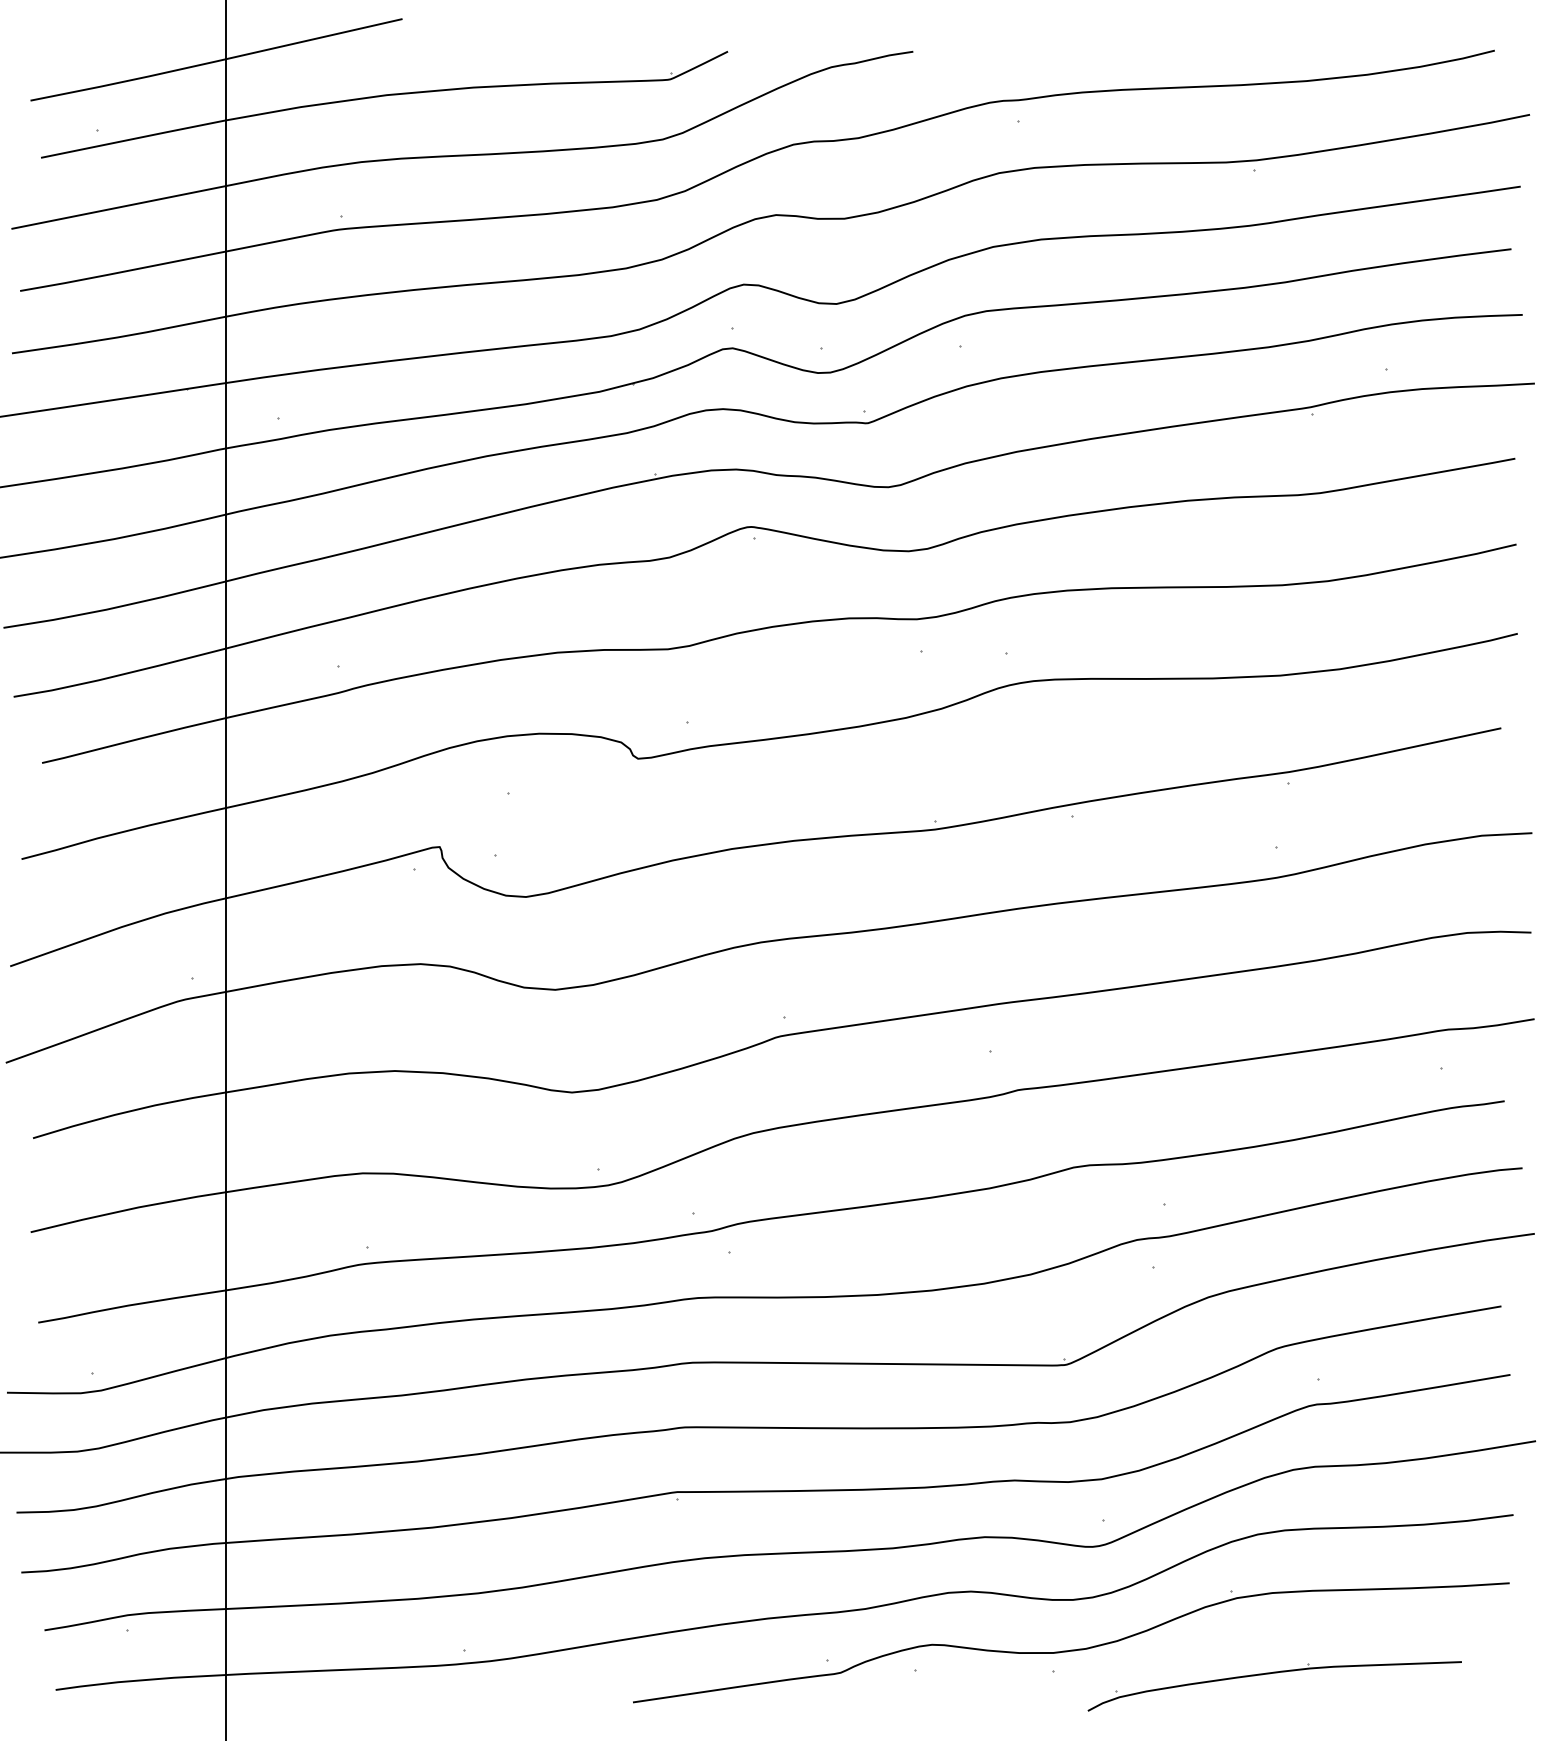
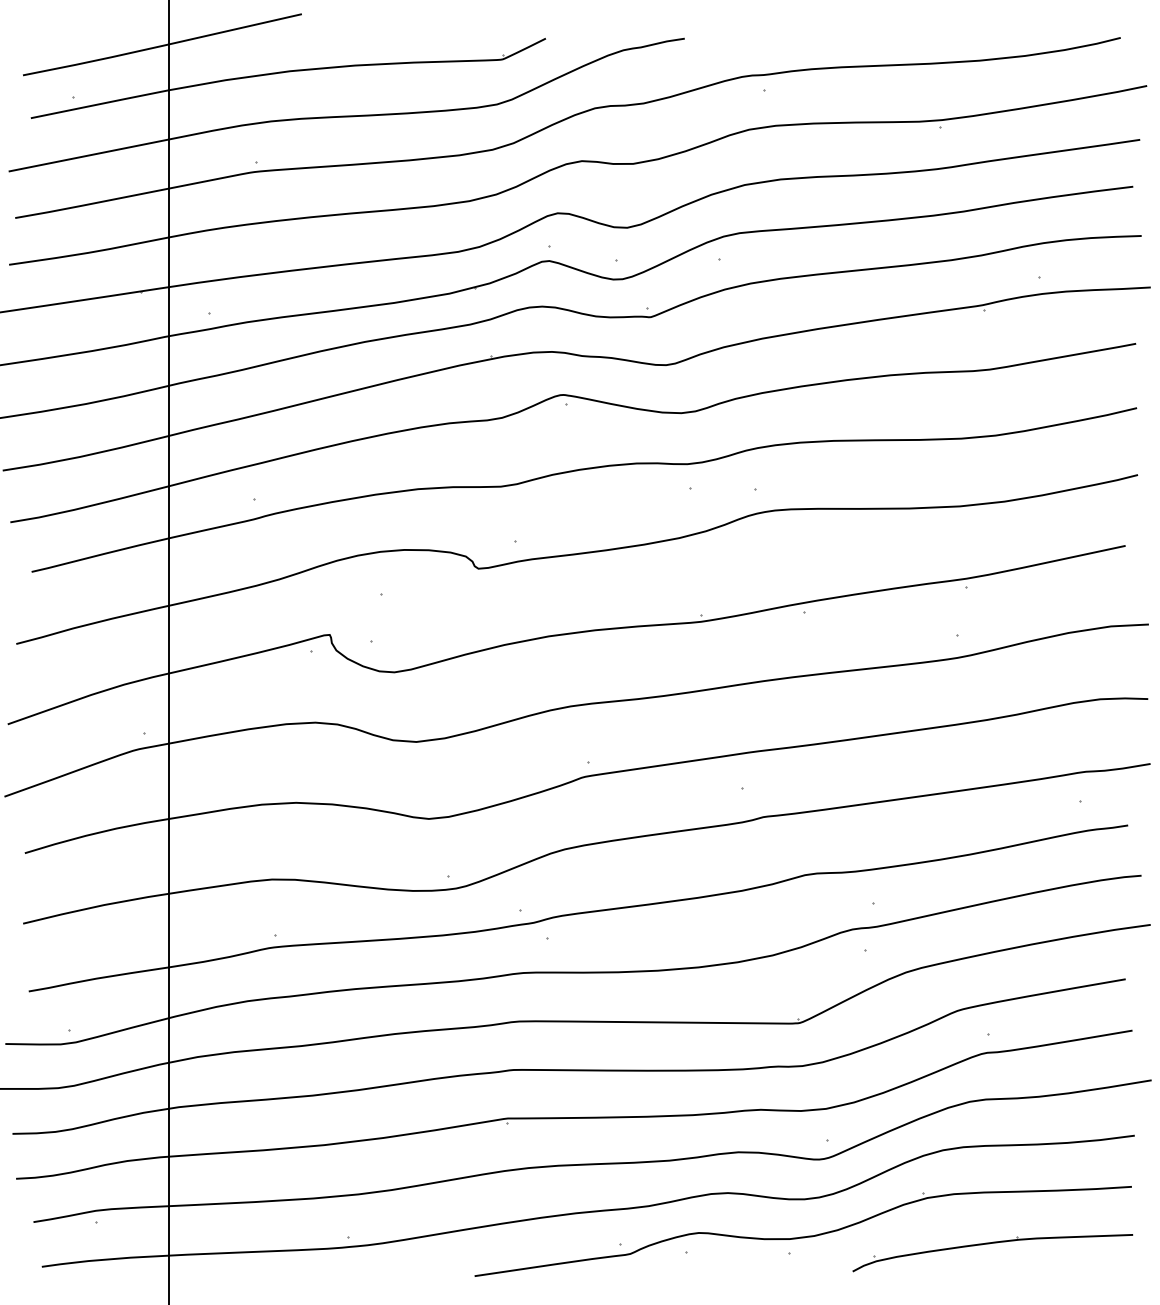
part: (1270, 1674) -> (989, 1244), moved

